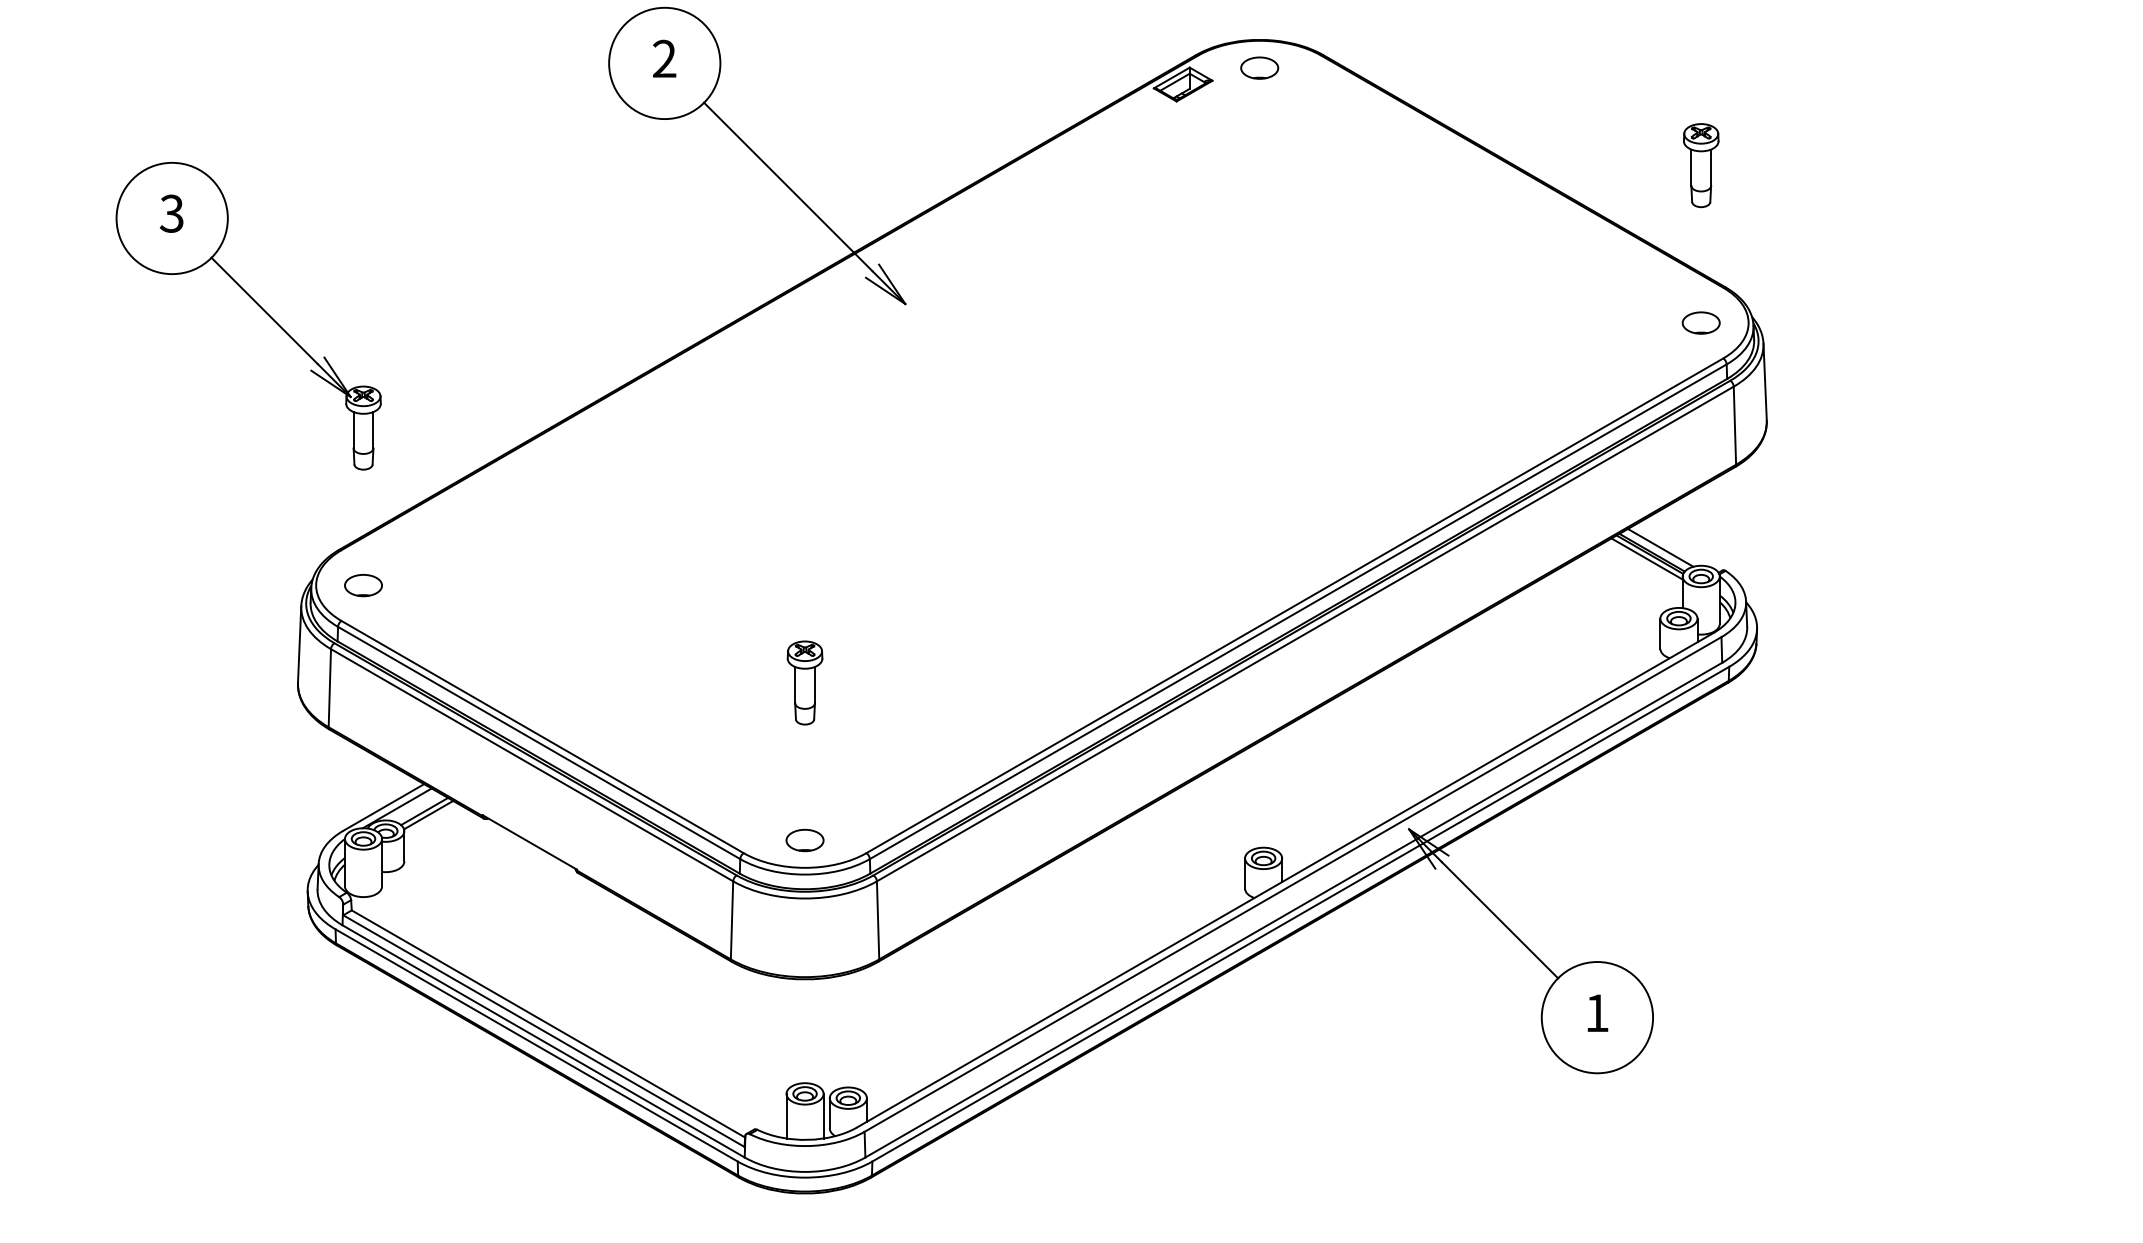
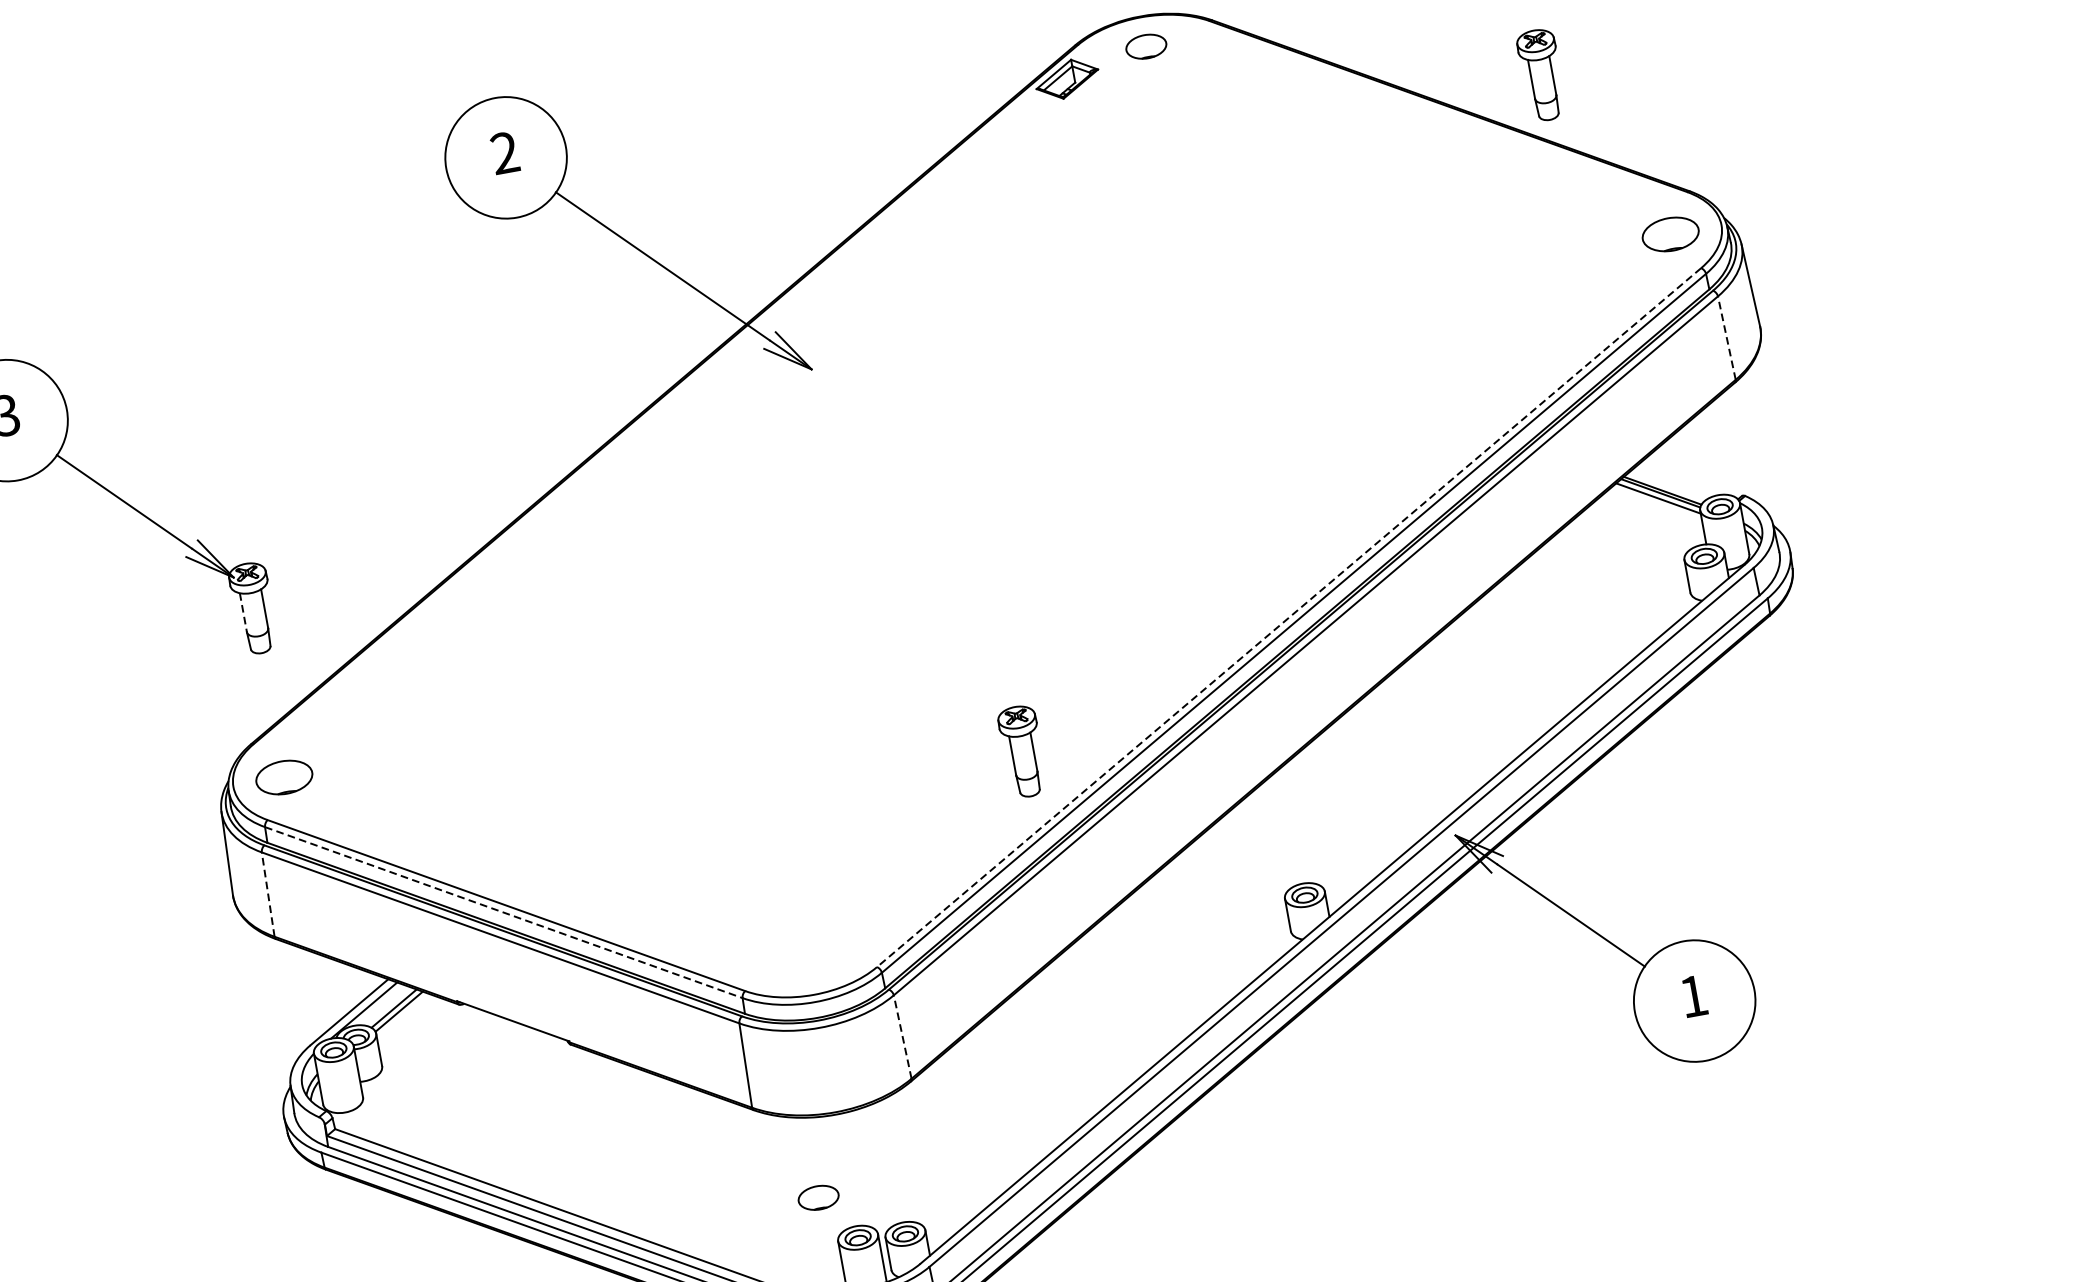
part: (1701, 165) -> (1542, 75), moved
part: (1700, 322) -> (1669, 233), size x1.4
line: (1734, 425) -> (1726, 338), solid -> dashed
line: (353, 430) -> (243, 613), solid -> dashed
line: (1660, 547) -> (1670, 483), removed
part: (363, 585) -> (284, 777), size x1.4
line: (1294, 605) -> (1288, 617), solid -> dashed
part: (804, 682) -> (1022, 751), moved
line: (329, 687) -> (267, 893), solid -> dashed
line: (539, 743) -> (504, 913), solid -> dashed
part: (804, 840) -> (818, 1197), moved
line: (878, 919) -> (902, 1036), solid -> dashed

